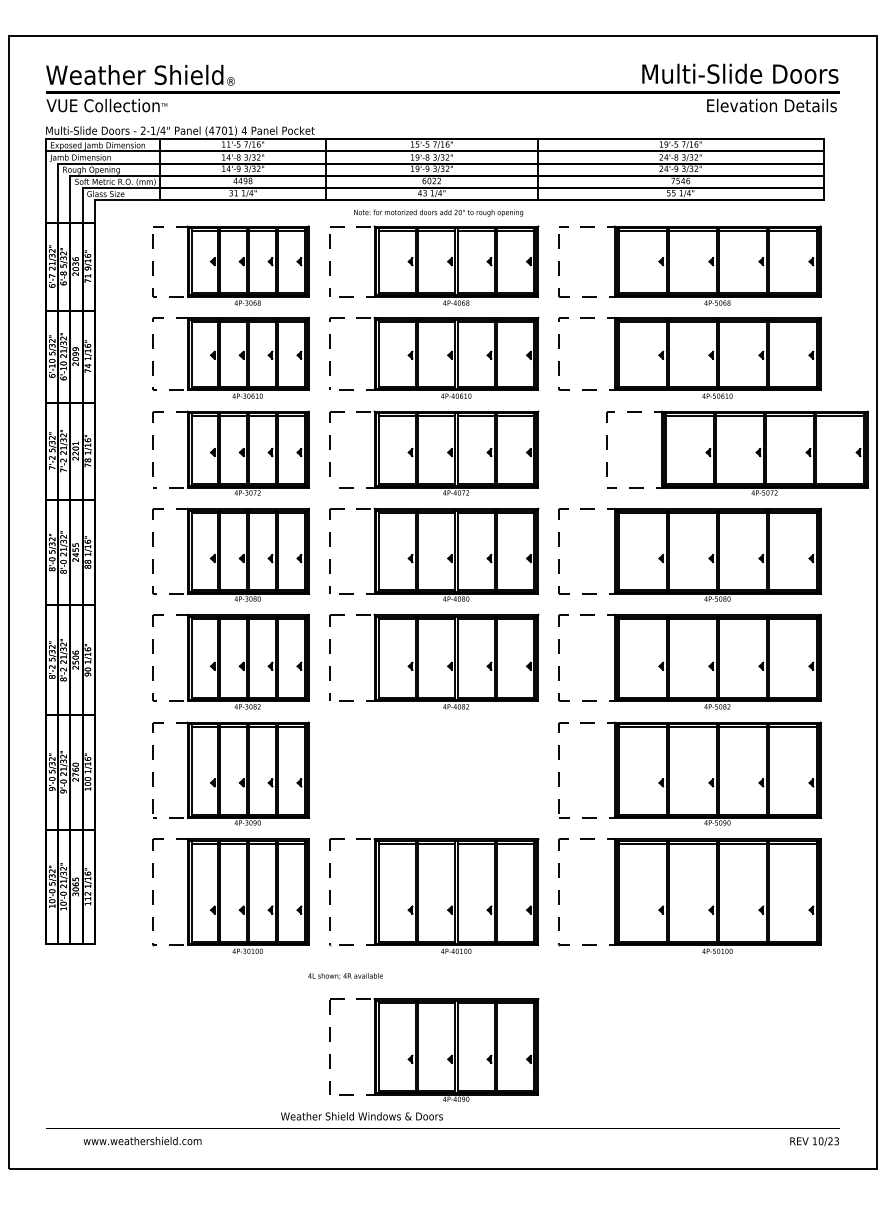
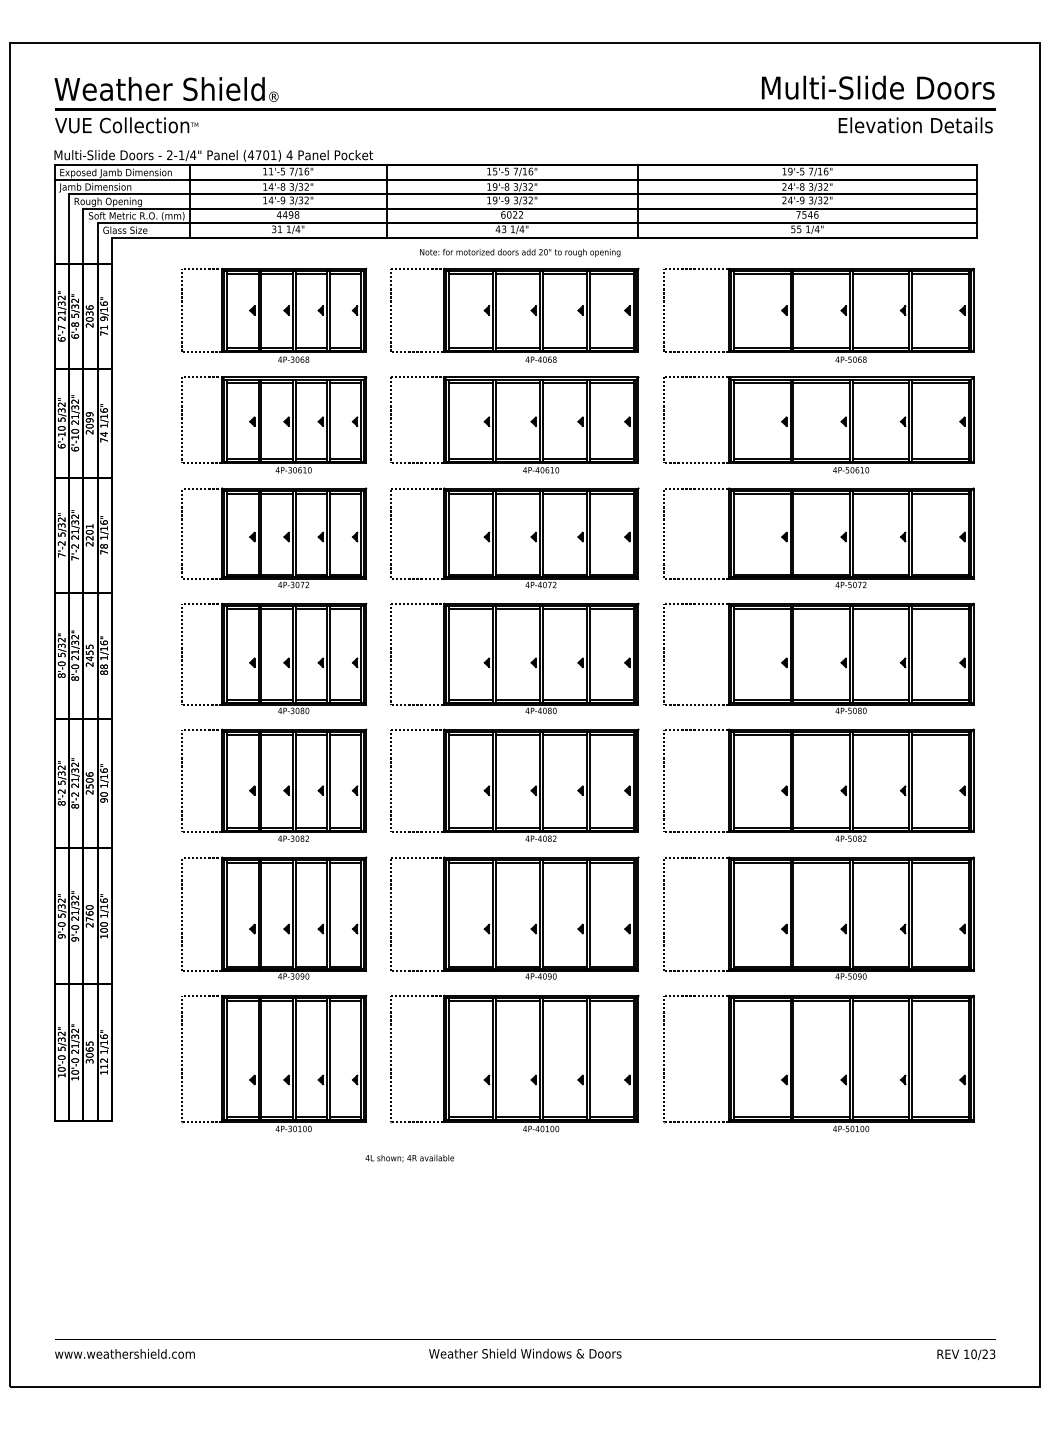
part: (737, 452) -> (818, 537), moved
part: (433, 1049) -> (514, 917), moved
text: (362, 1116) -> (525, 1353), moved
text: (142, 1140) -> (124, 1353), moved

